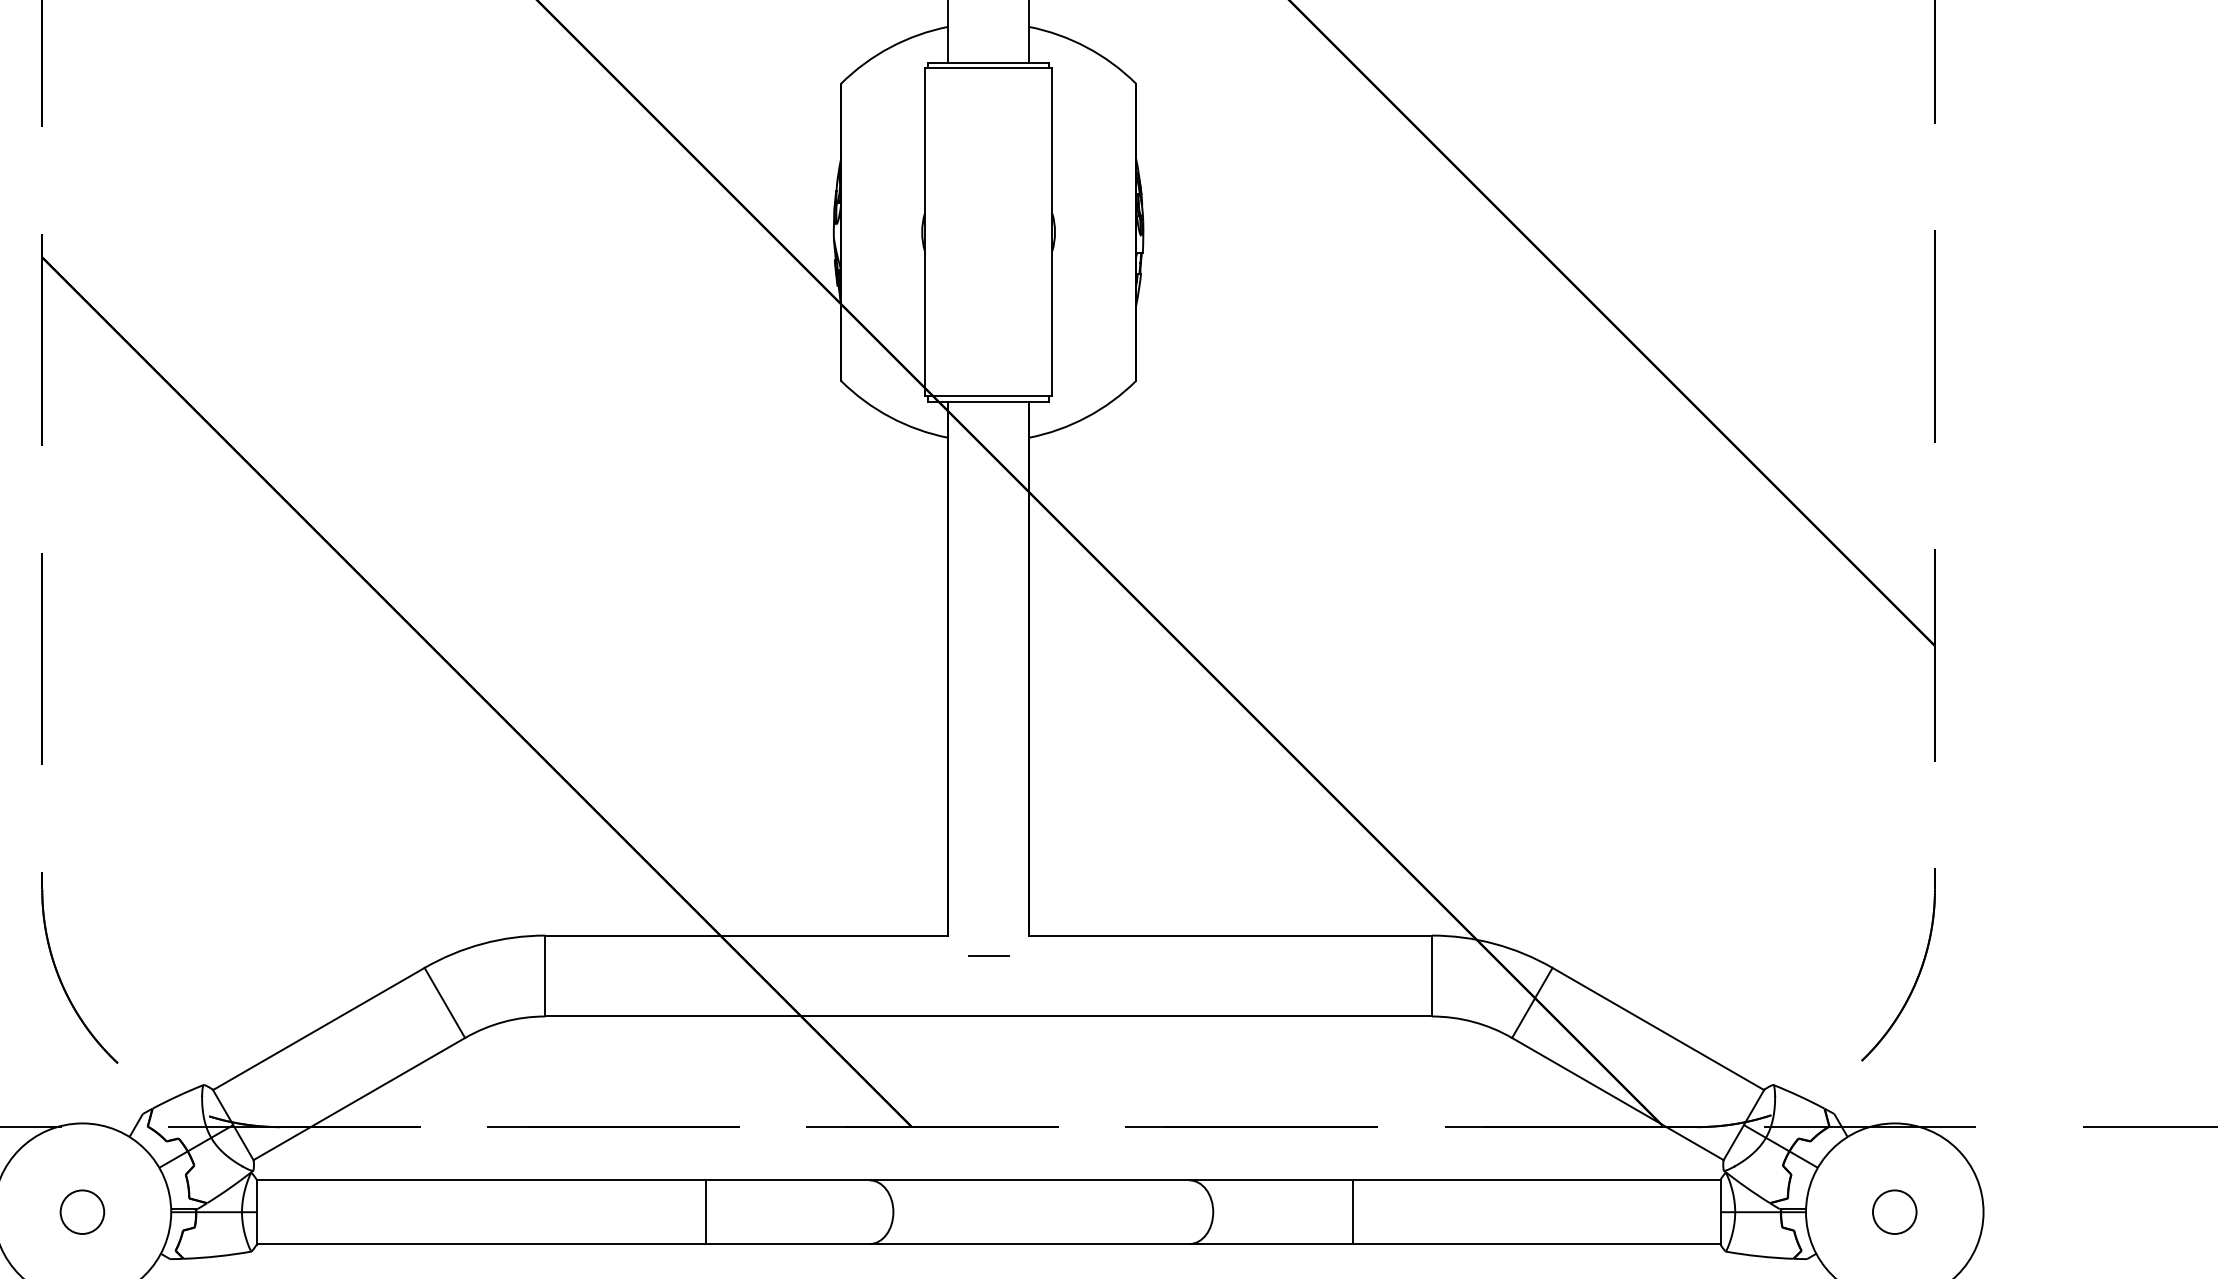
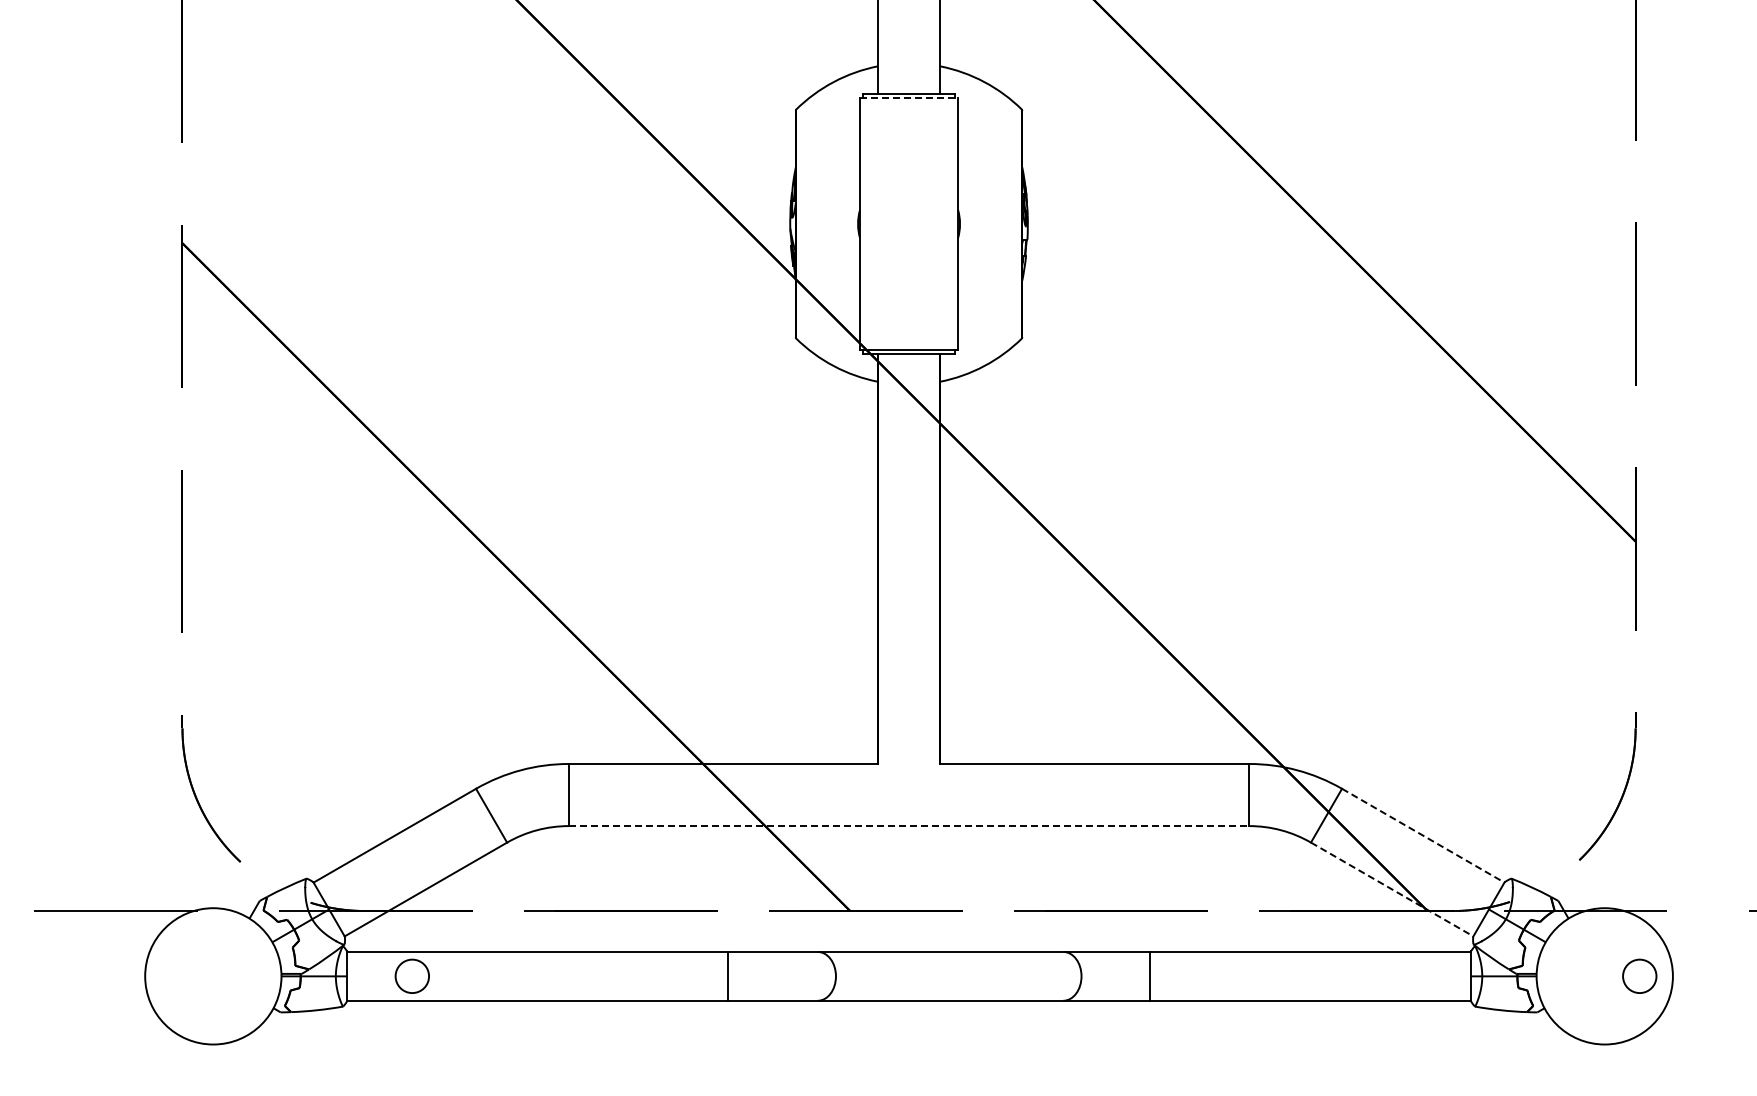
line: (989, 68) -> (909, 98), solid -> dashed
line: (987, 955) -> (908, 779), removed
line: (989, 1017) -> (909, 826), solid -> dashed
line: (1658, 1028) -> (1423, 835), solid -> dashed
line: (1618, 1099) -> (1392, 889), solid -> dashed
circle: (81, 1211) -> (411, 975), moved
line: (706, 1211) -> (728, 975), moved
line: (1352, 1211) -> (1149, 975), moved
circle: (1894, 1211) -> (1639, 975), moved

